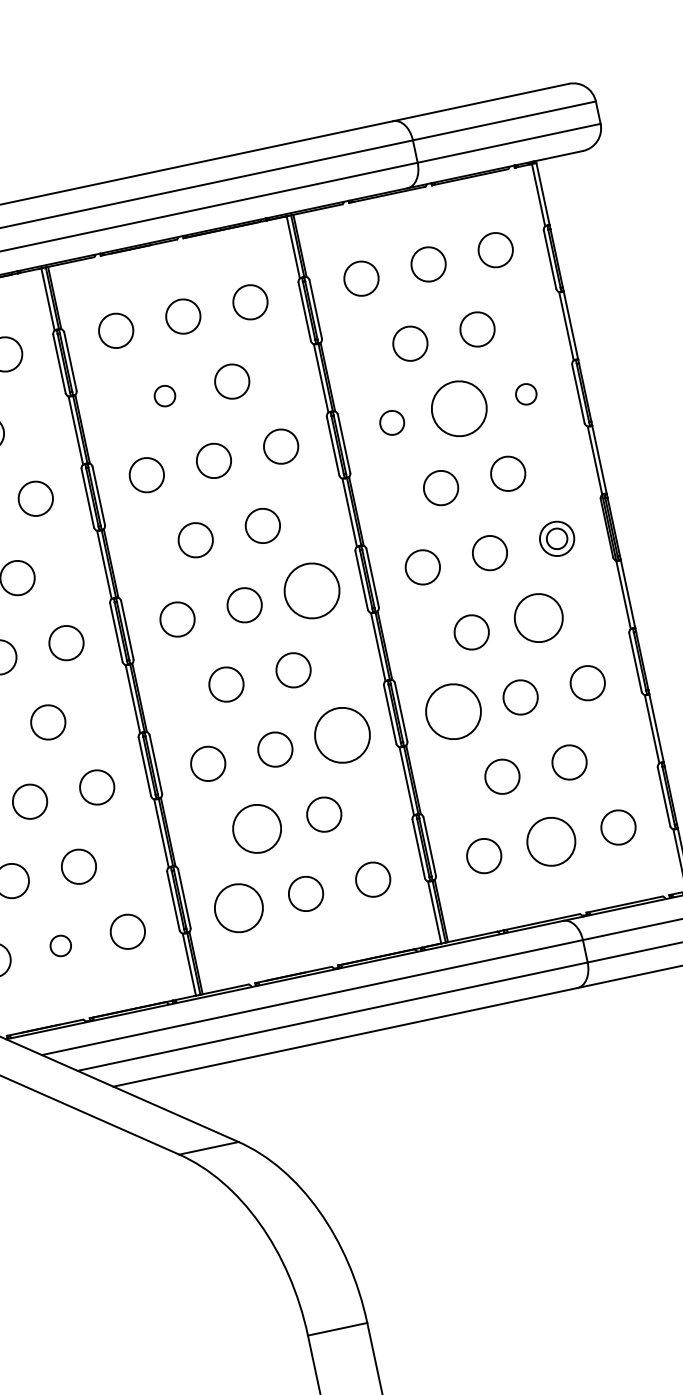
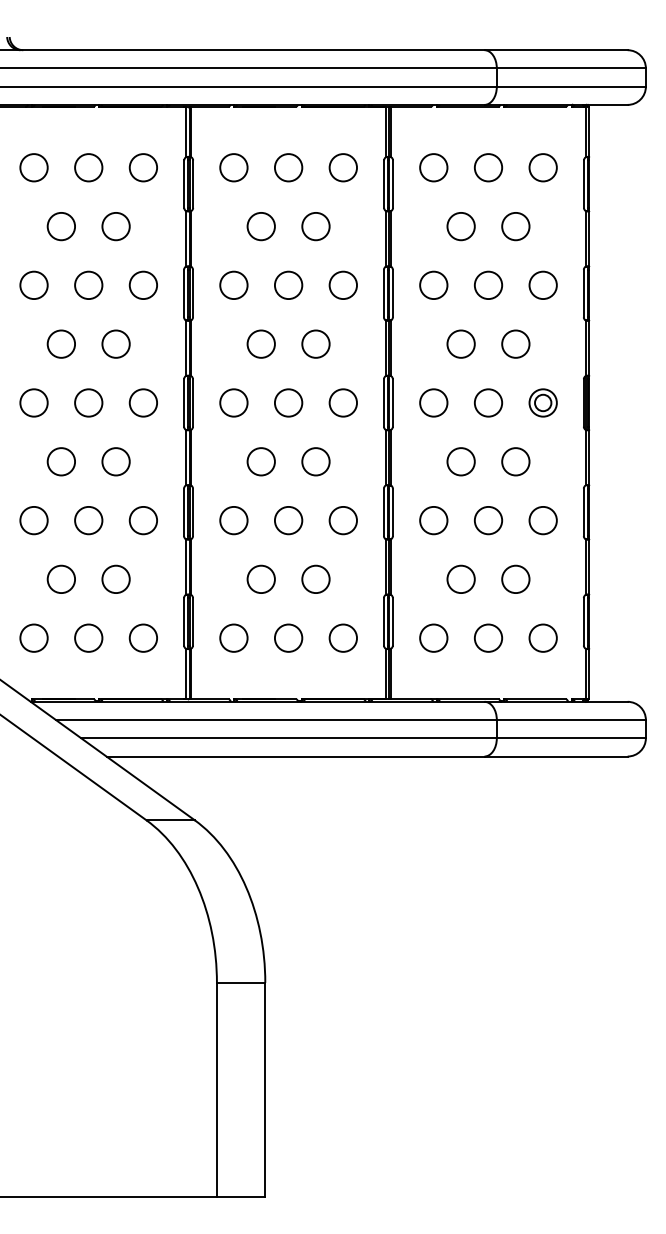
circle: (525, 393) -> (542, 284), size x1.67
circle: (164, 396) -> (260, 226), size x1.67
circle: (459, 408) -> (488, 285), size x0.62
circle: (391, 422) -> (433, 284), size x1.43
circle: (310, 590) -> (342, 402), size x0.62
circle: (538, 617) -> (515, 461), size x0.71
circle: (453, 711) -> (433, 520), size x0.62
circle: (342, 735) -> (343, 520), size x0.62
circle: (256, 829) -> (260, 579), size x0.71
circle: (551, 840) -> (488, 637), size x0.71
circle: (238, 907) -> (233, 637), size x0.71
circle: (60, 945) -> (88, 637), size x1.67

